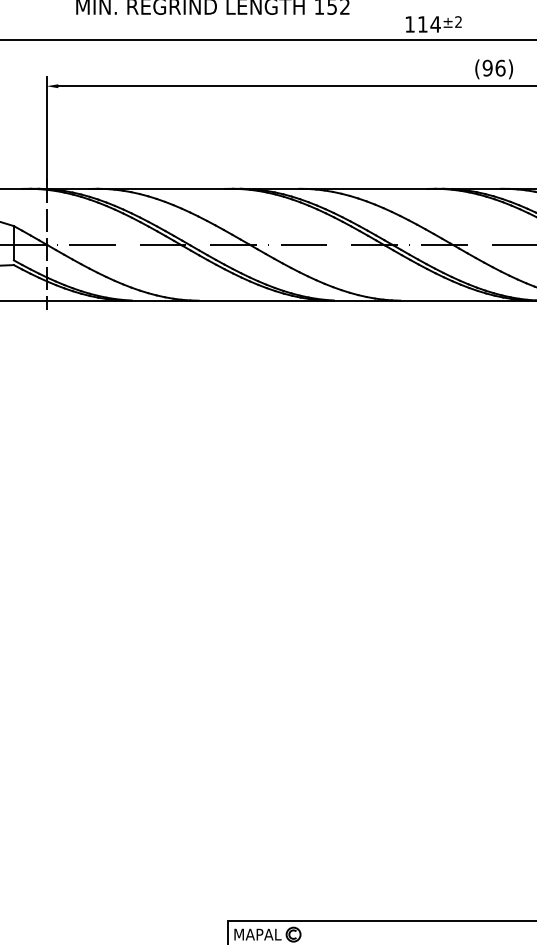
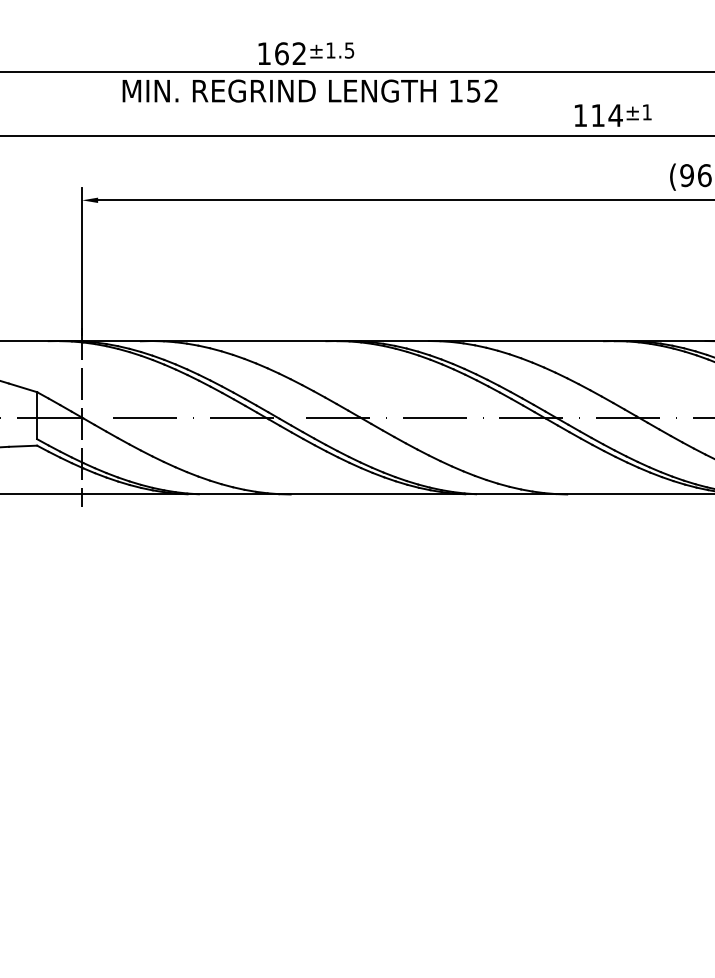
text: (458, 21) -> (647, 111), ±2 -> ±1

